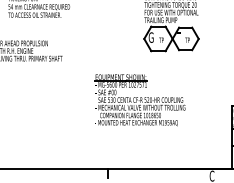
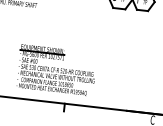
part: (139, 100) -> (56, 70), moved

